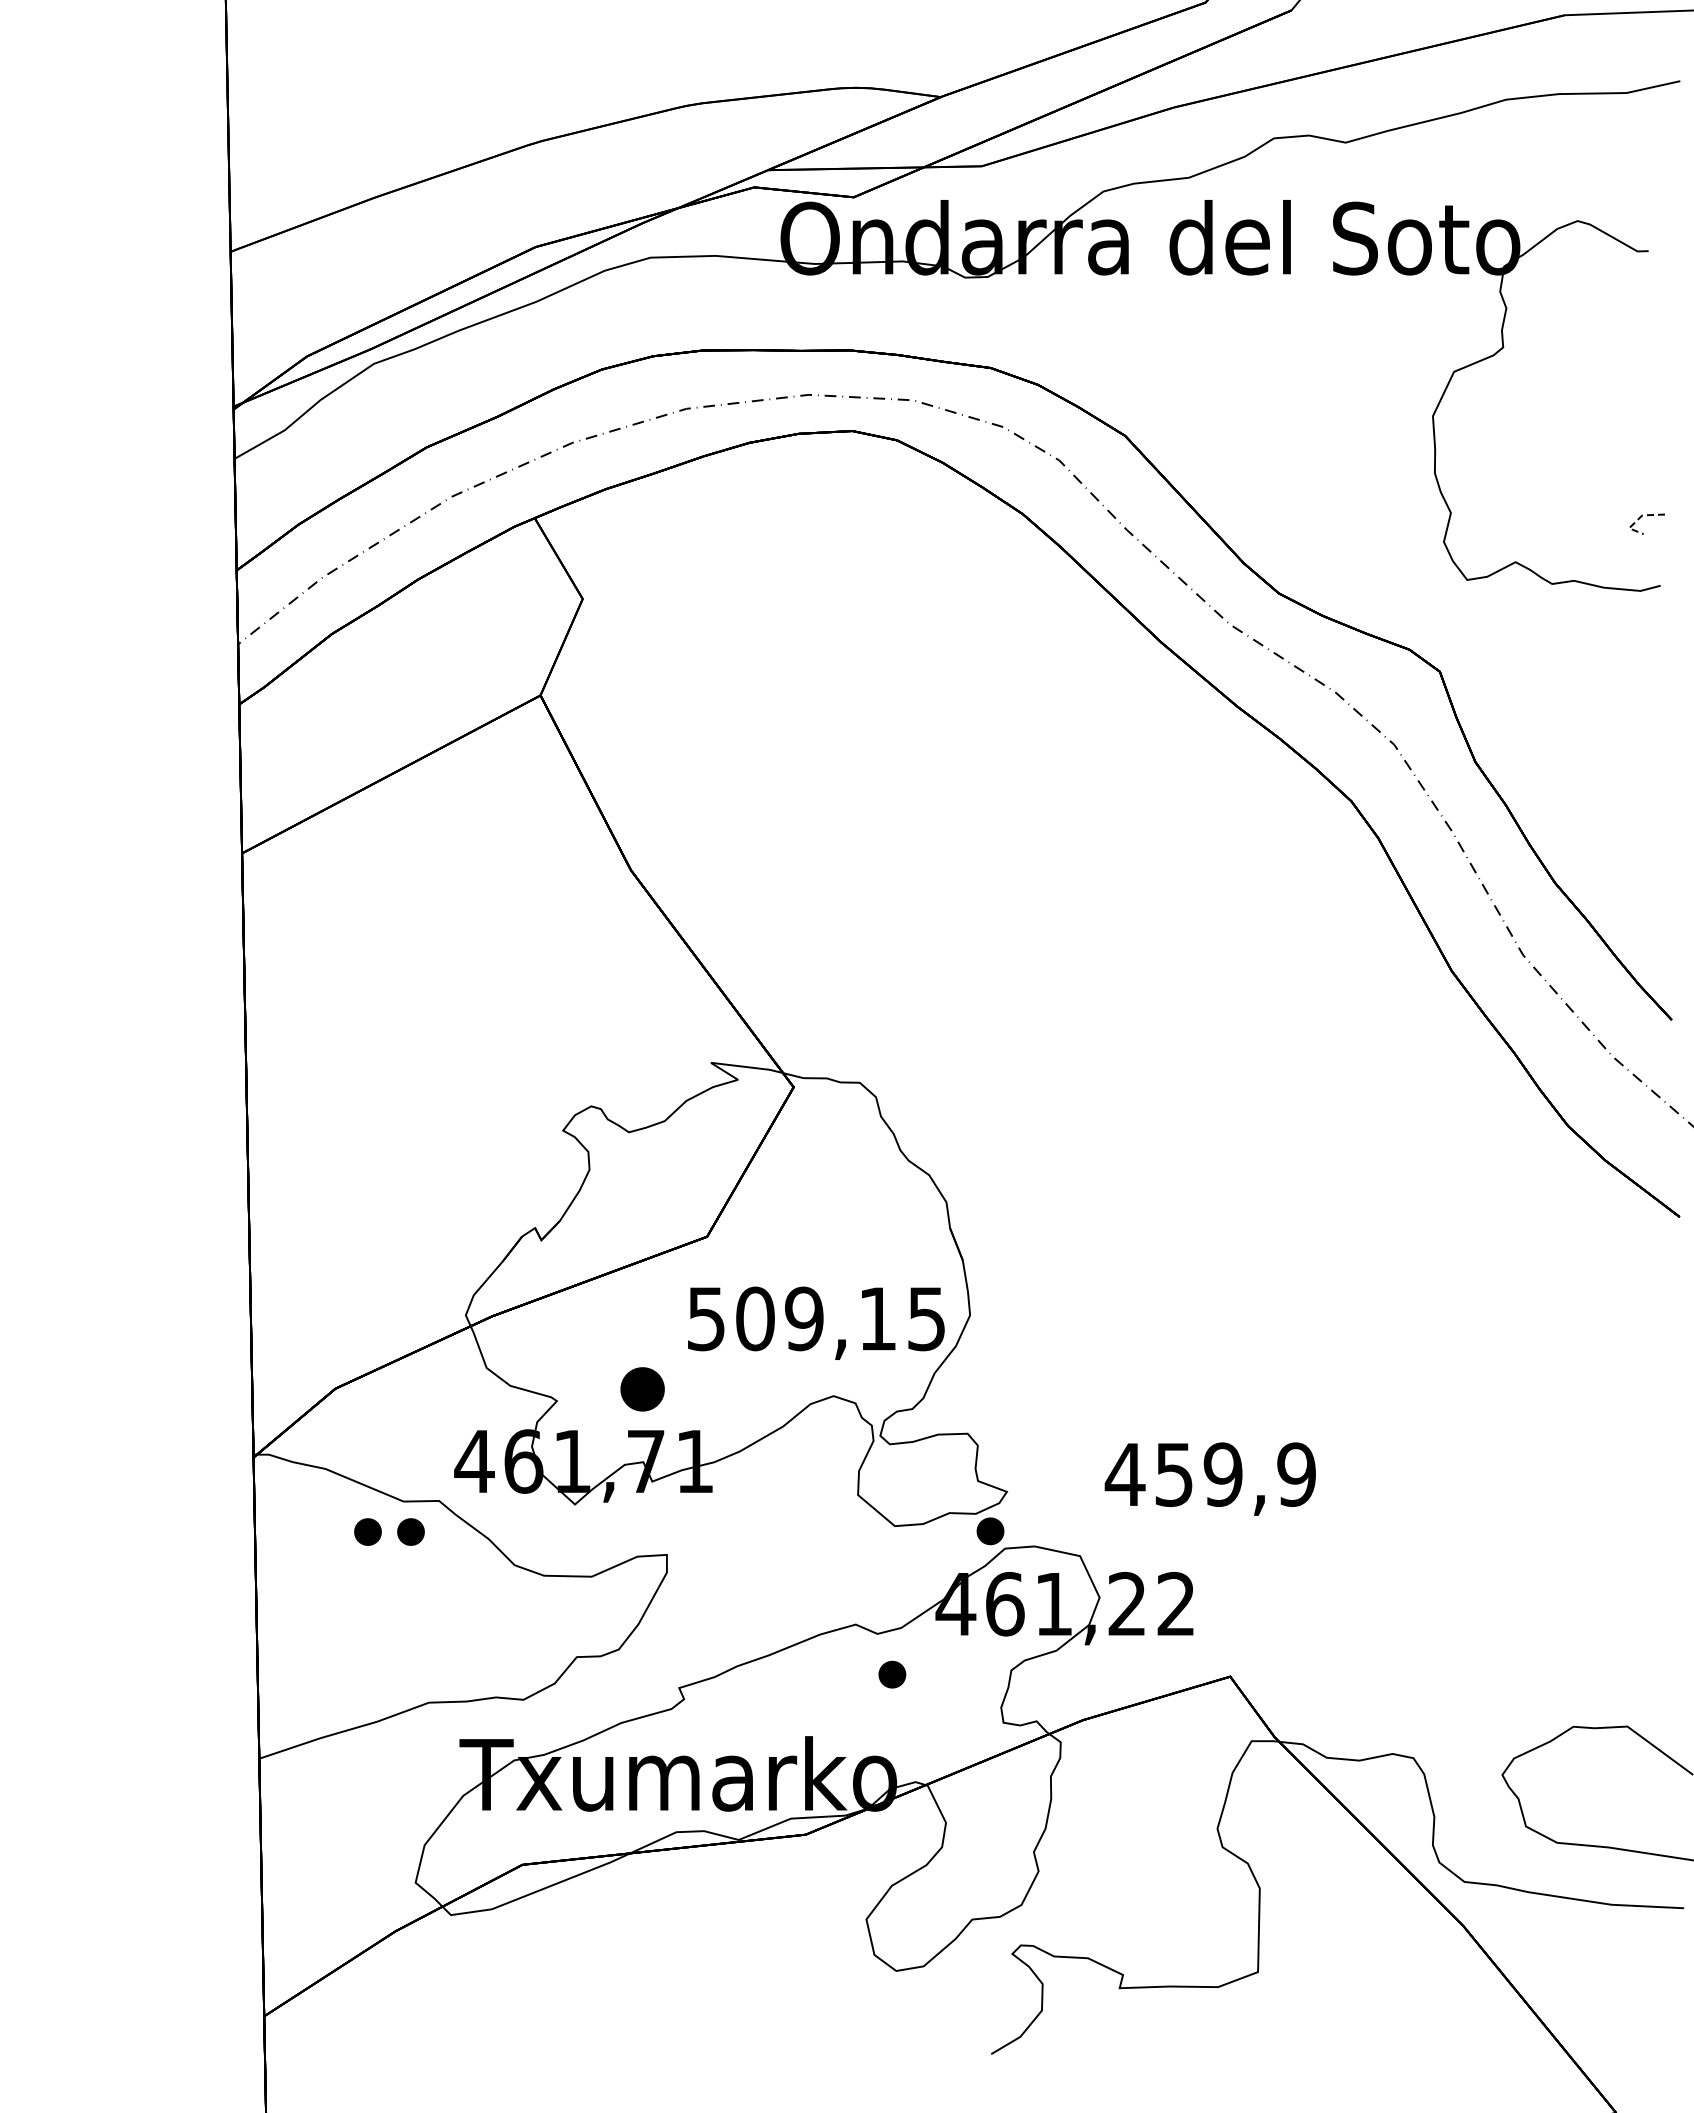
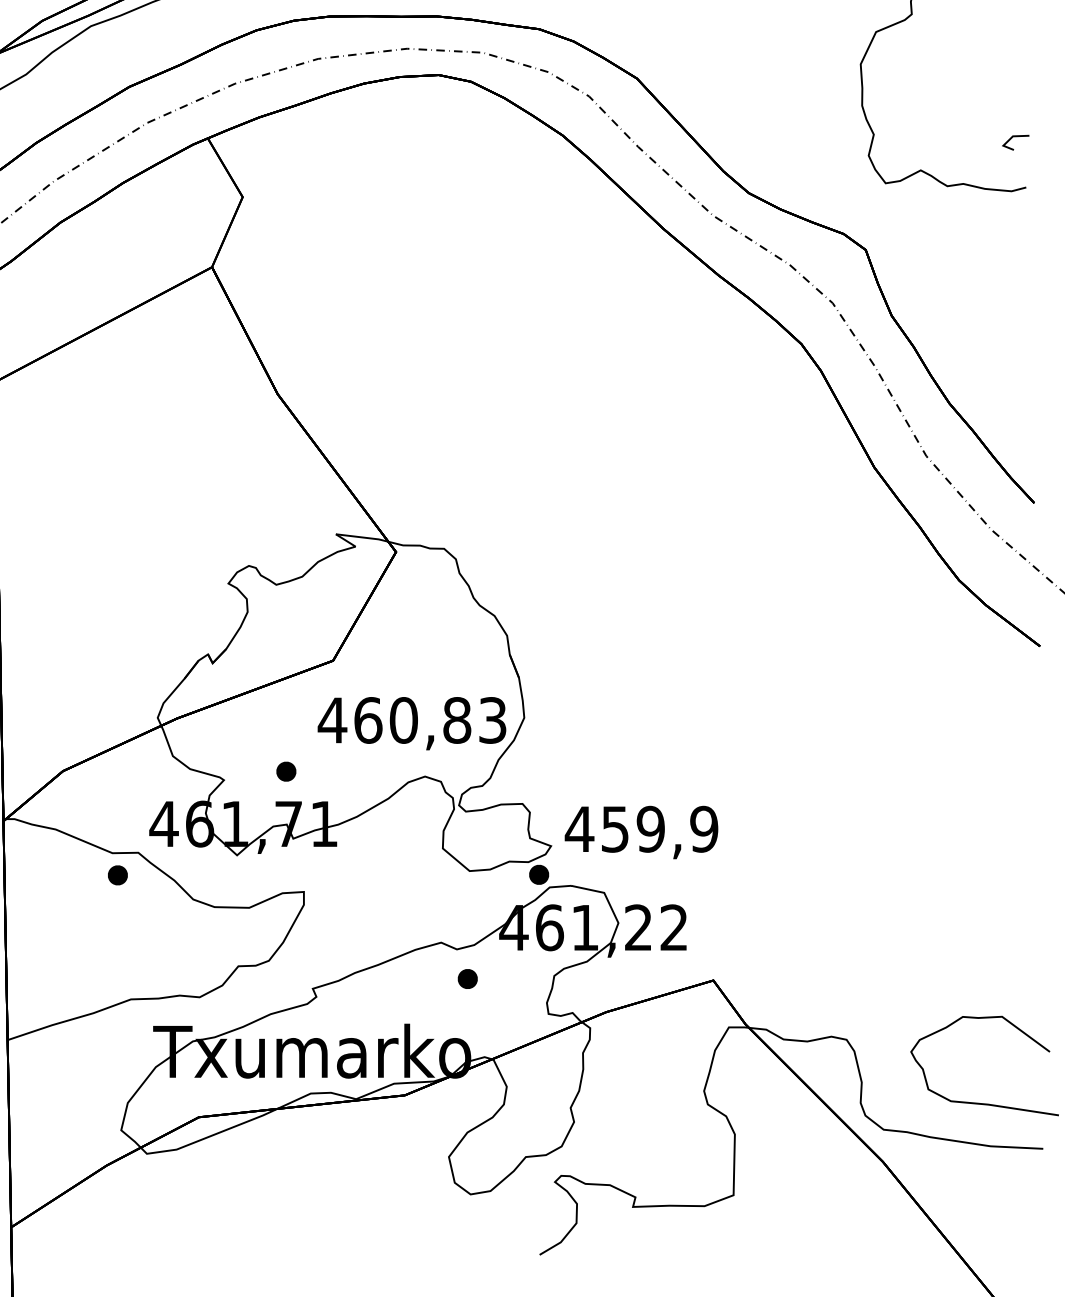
line: (1638, 519) -> (1010, 139), dashed -> solid
text: (815, 1318) -> (411, 720), 509,15 -> 460,83
part: (642, 1389) -> (286, 771), size x0.62
text: (1209, 1478) -> (640, 832), moved
part: (367, 1531) -> (86, 874), removed

